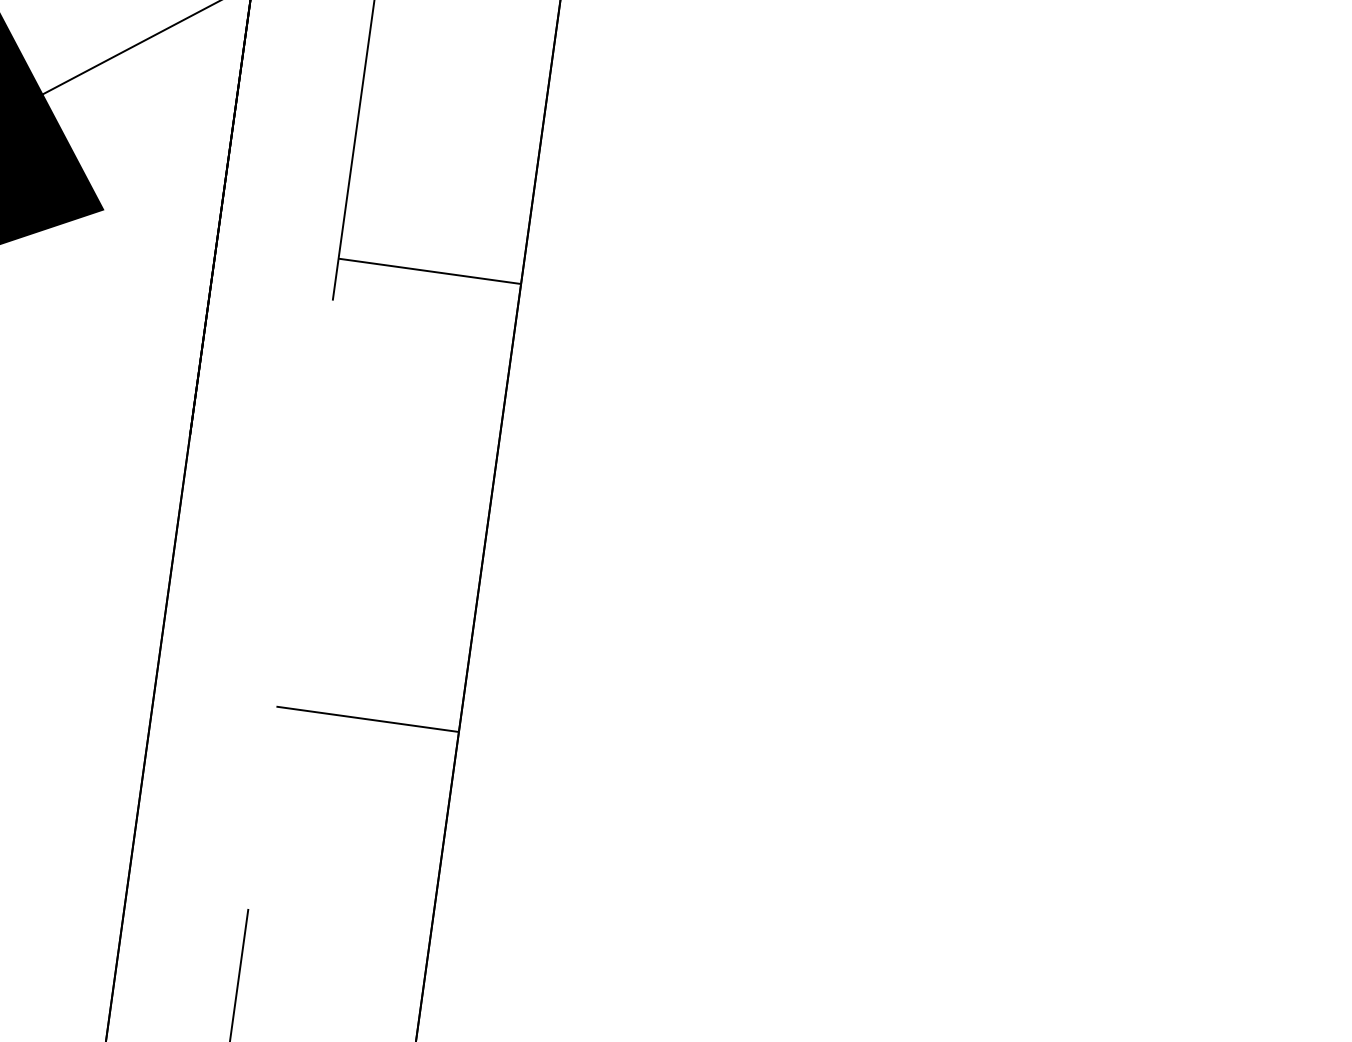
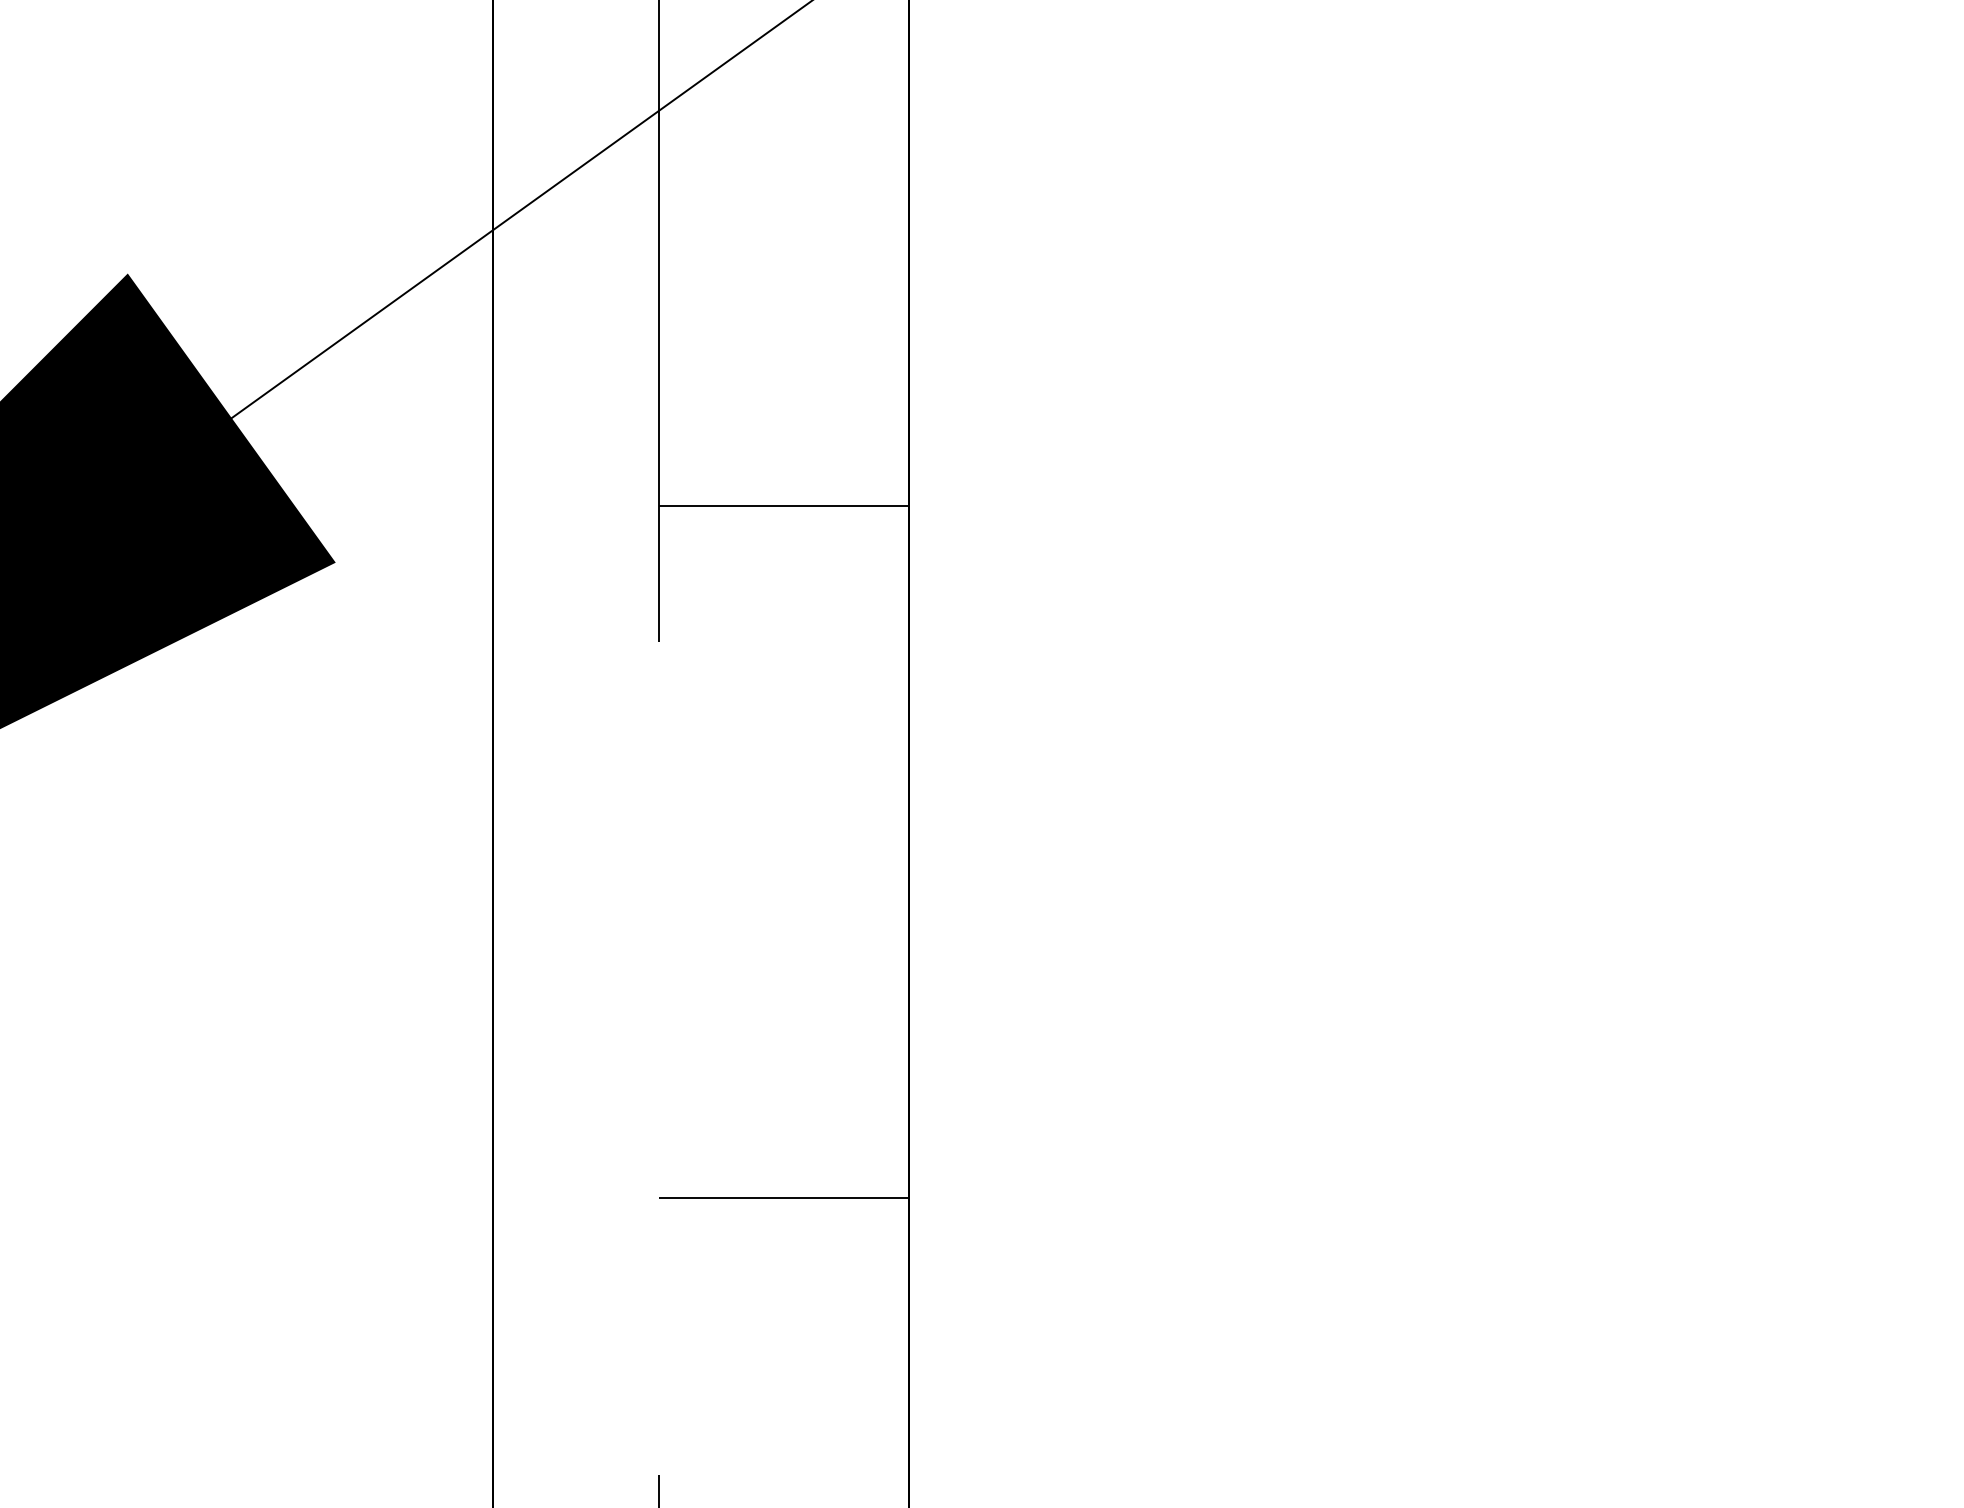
line: (429, 271) -> (784, 506), moved

